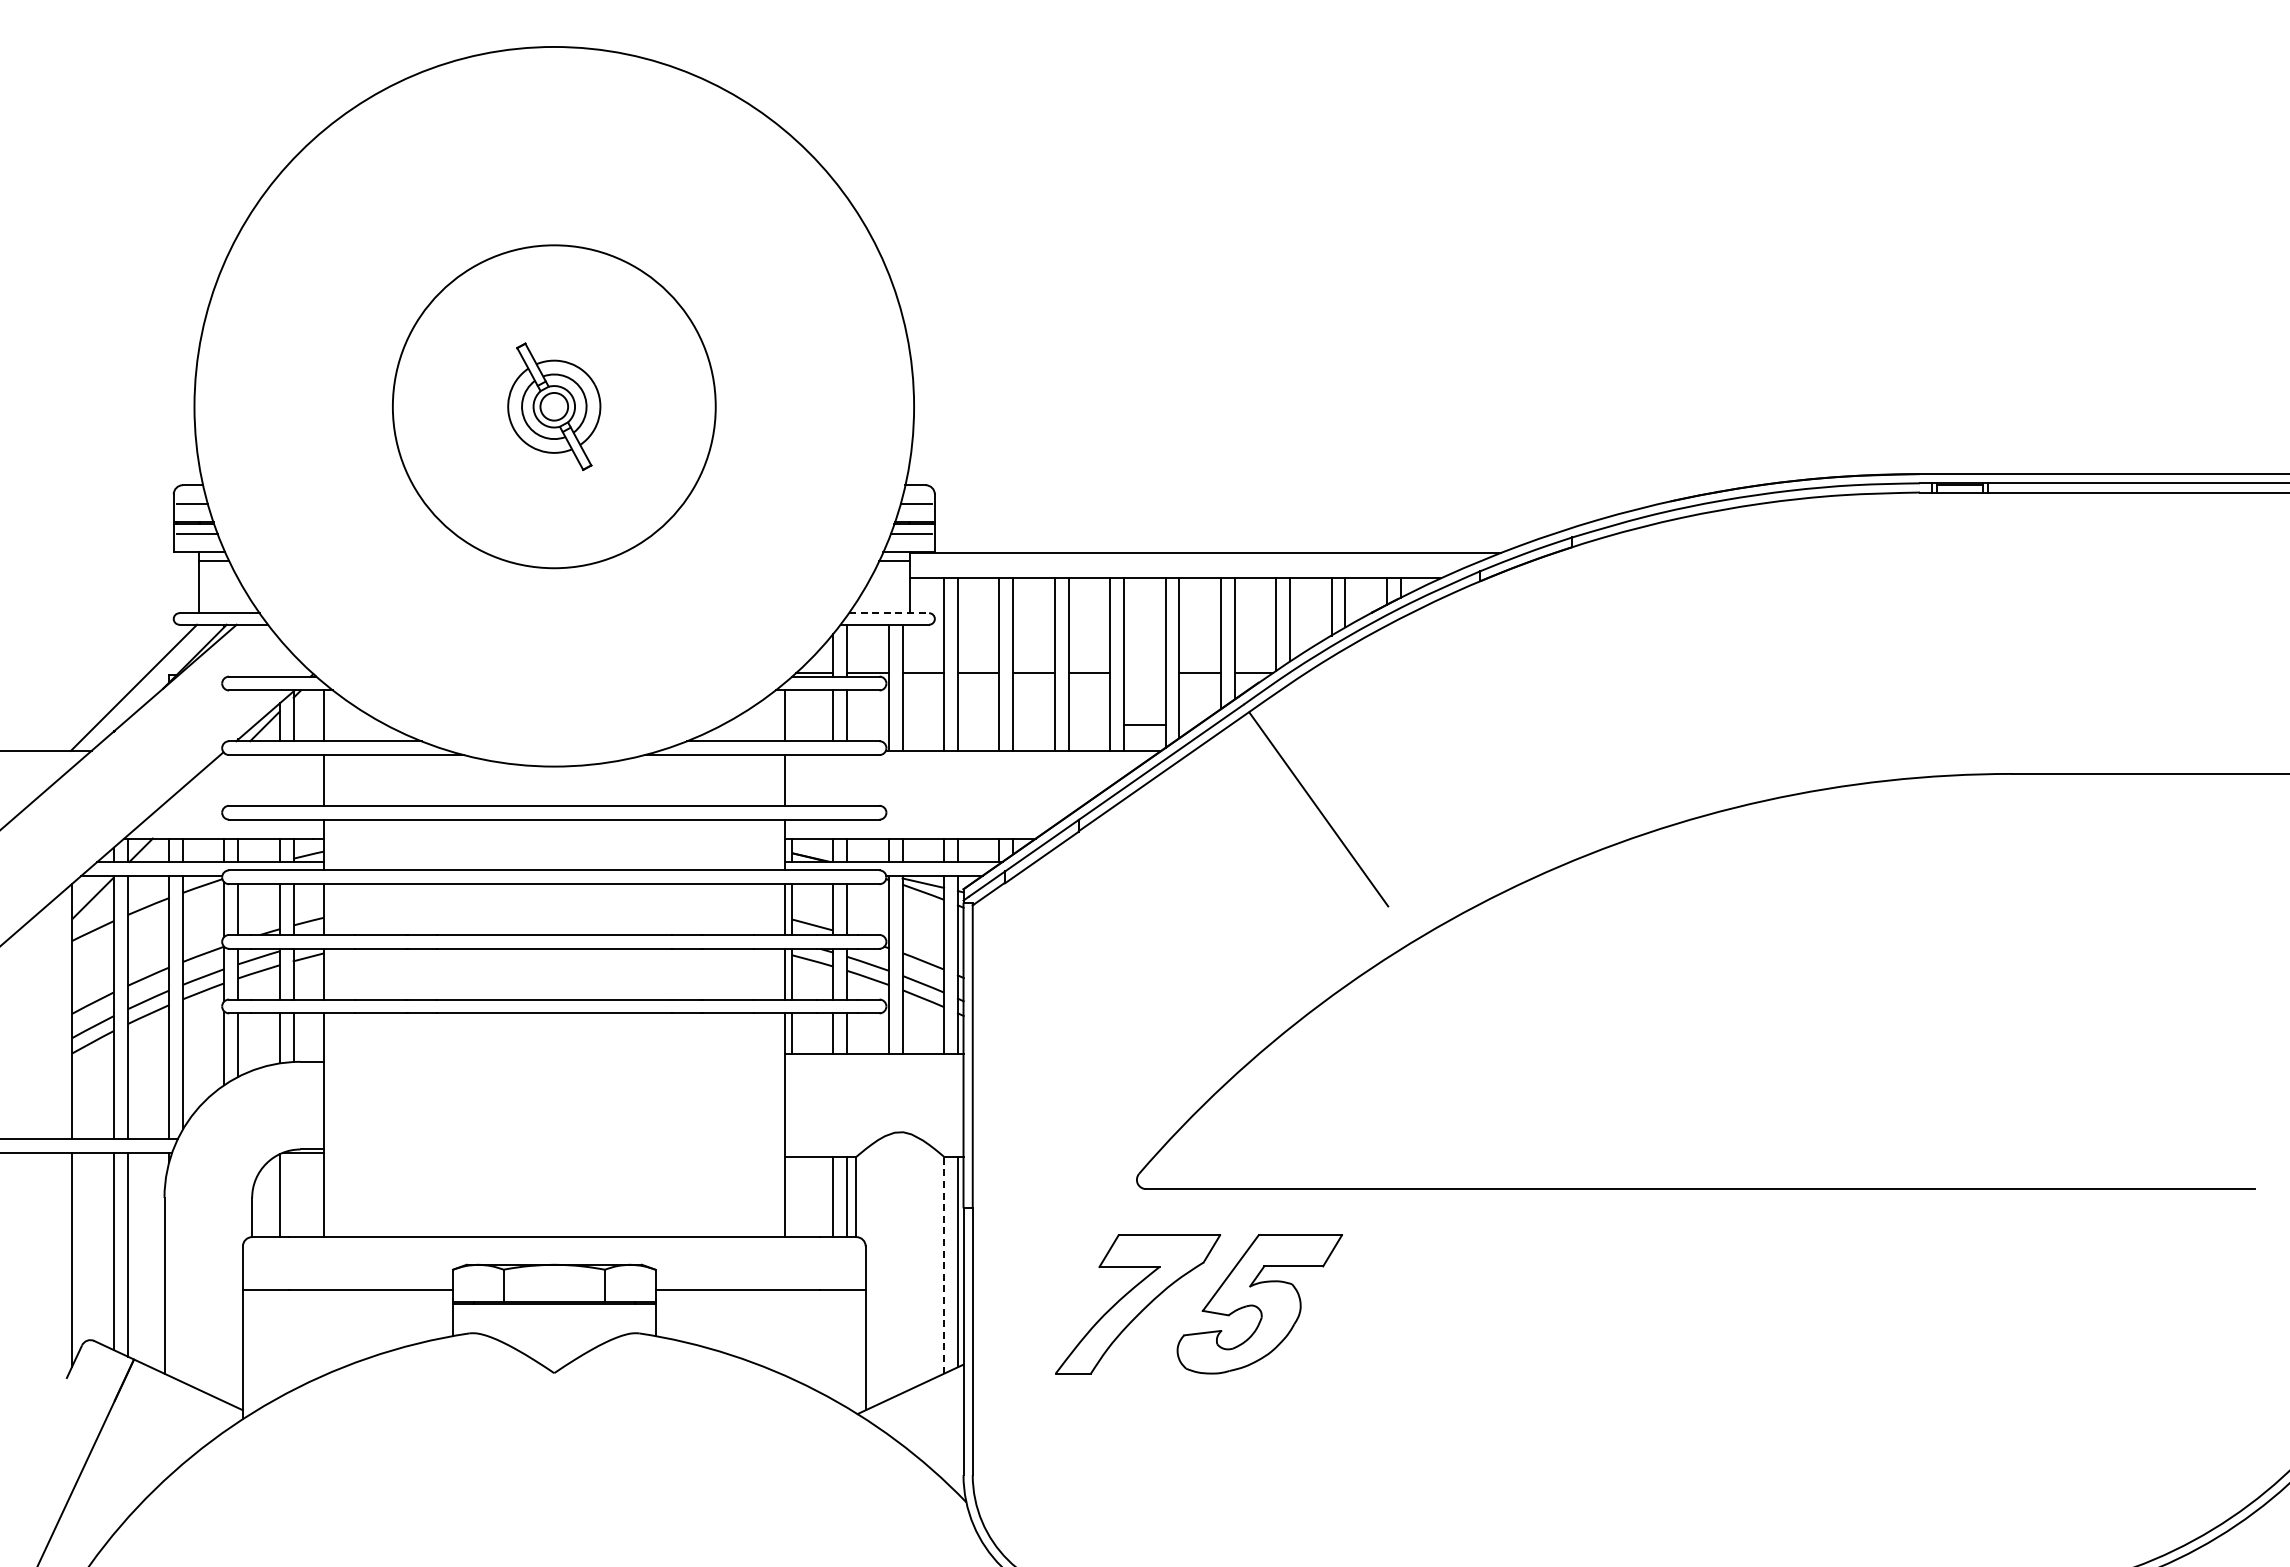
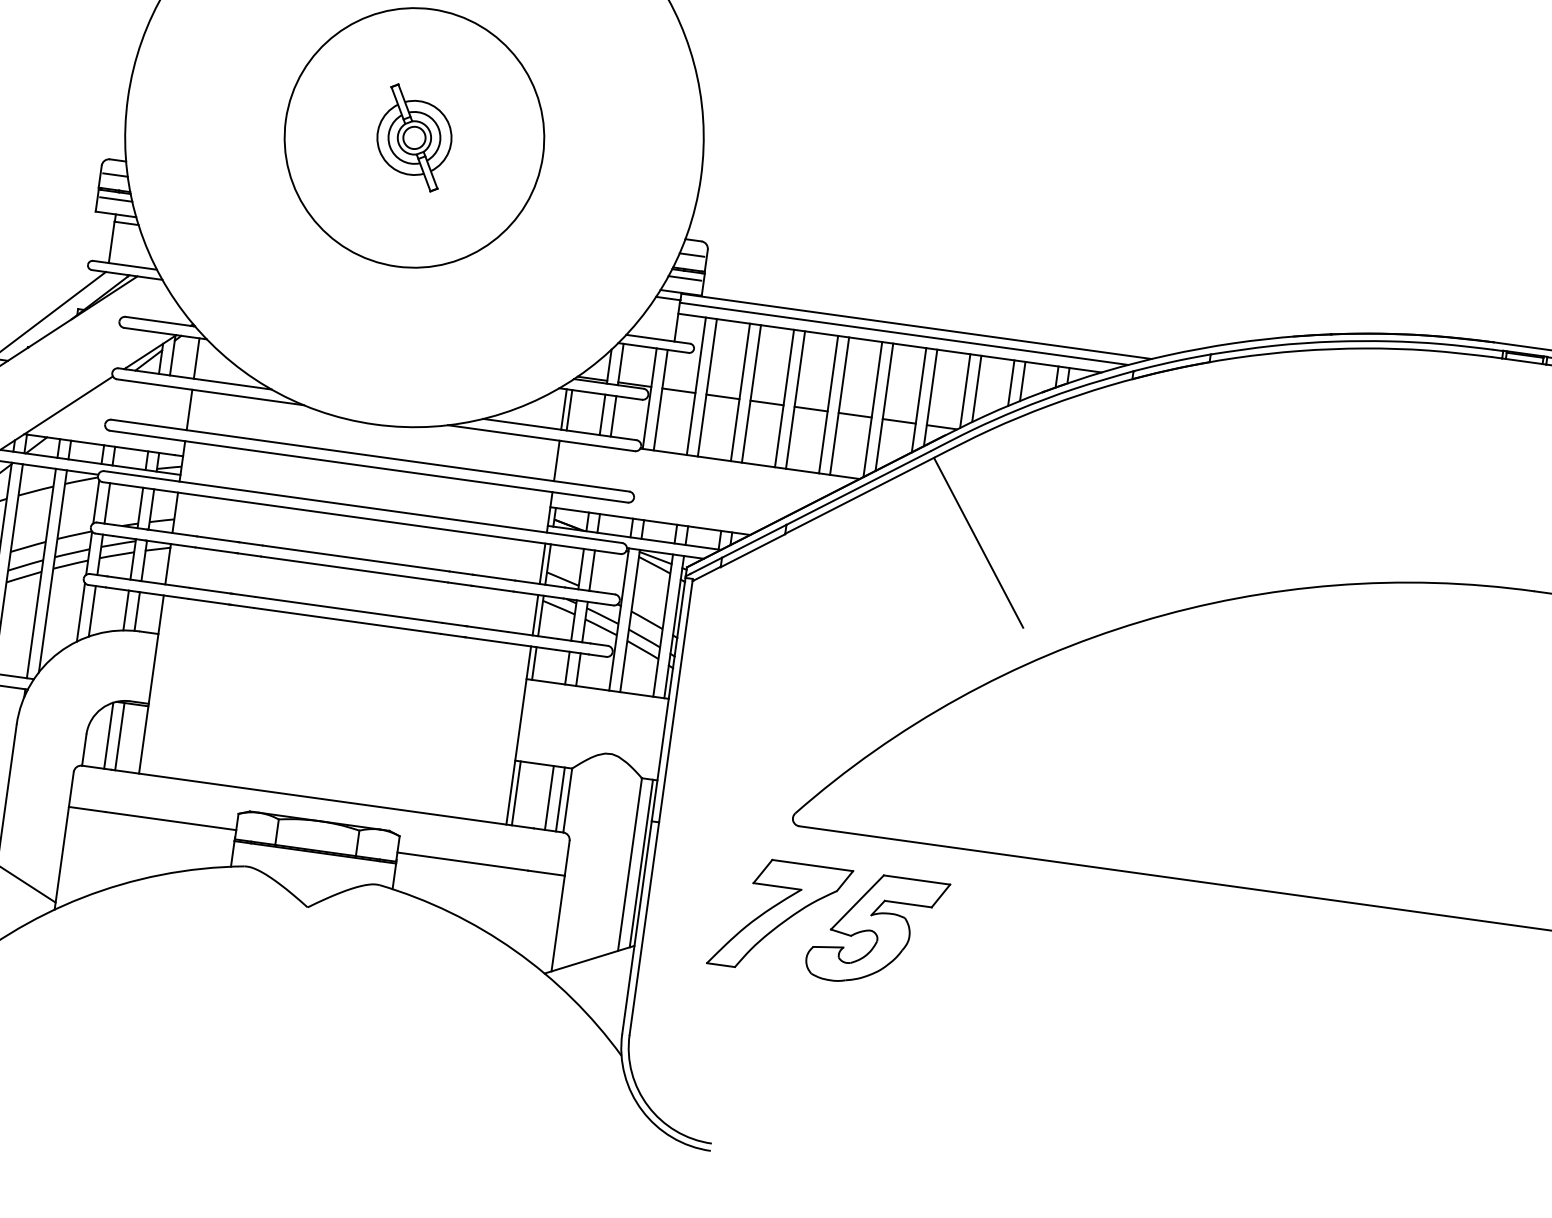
line: (1190, 564) -> (903, 333), added
line: (889, 613) -> (658, 339), dashed -> solid
line: (791, 715) -> (569, 409), added
line: (1144, 725) -> (854, 415), moved
line: (293, 1194) -> (119, 736), added
line: (791, 1196) -> (516, 792), added
line: (944, 1265) -> (630, 864), dashed -> solid

